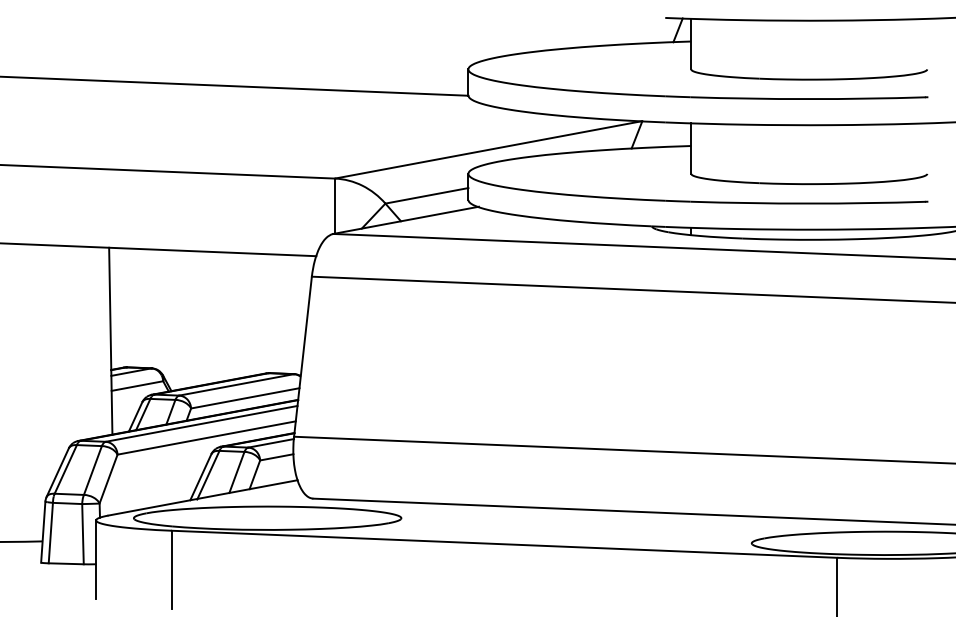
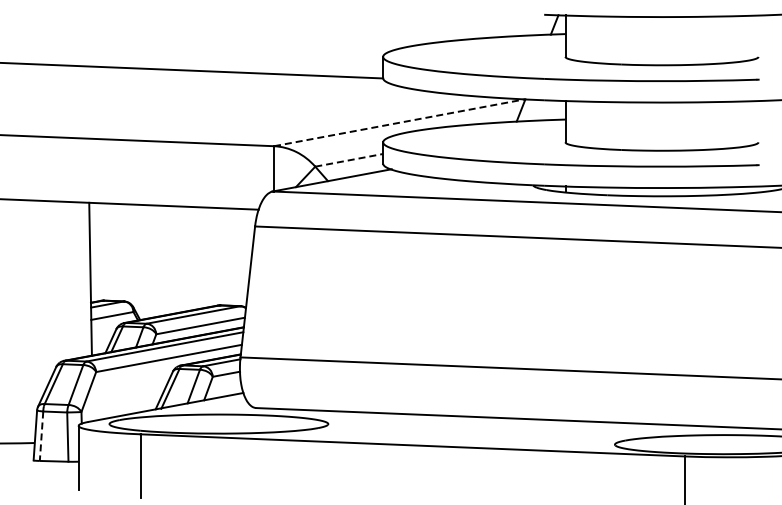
line: (488, 149) -> (399, 122), solid -> dashed
line: (427, 196) -> (349, 160), solid -> dashed
line: (50, 533) -> (41, 436), solid -> dashed

